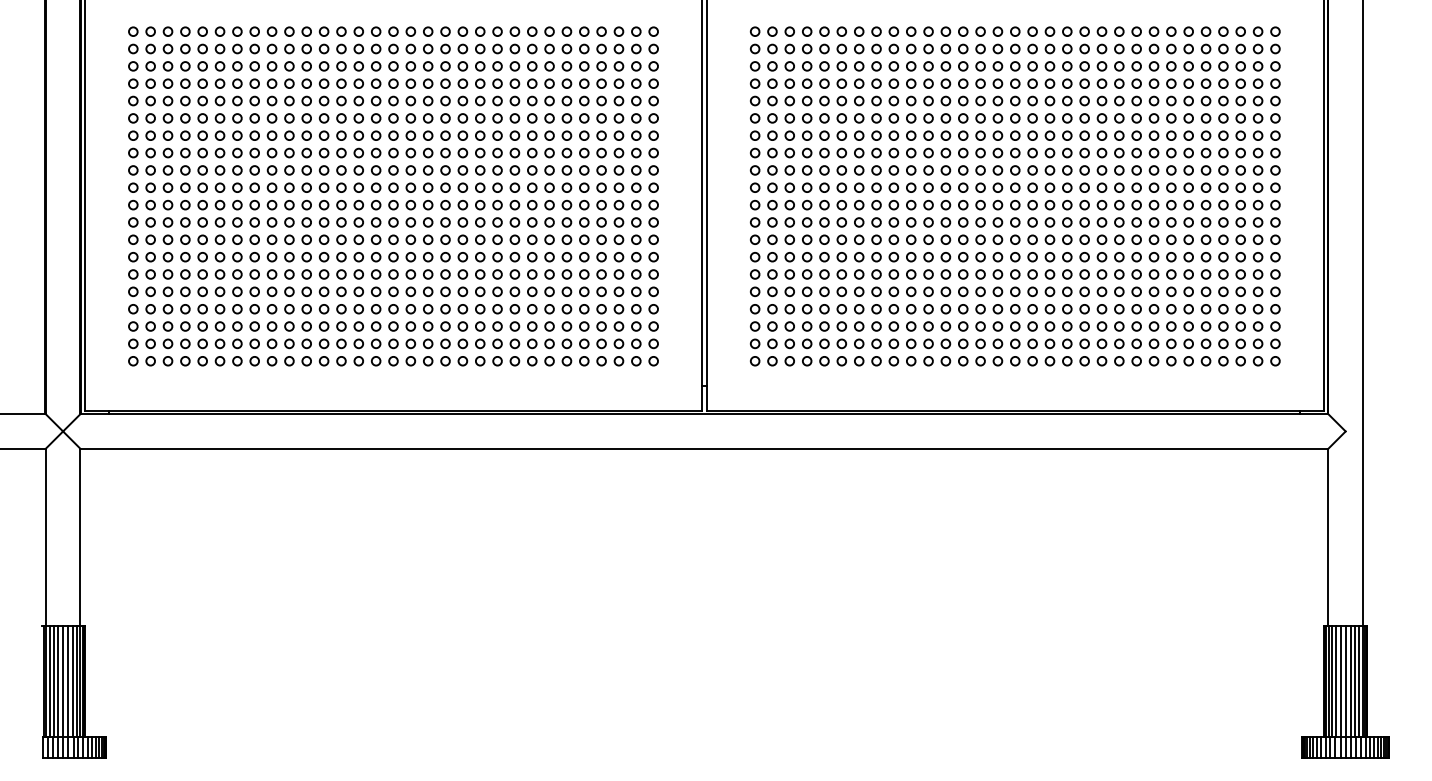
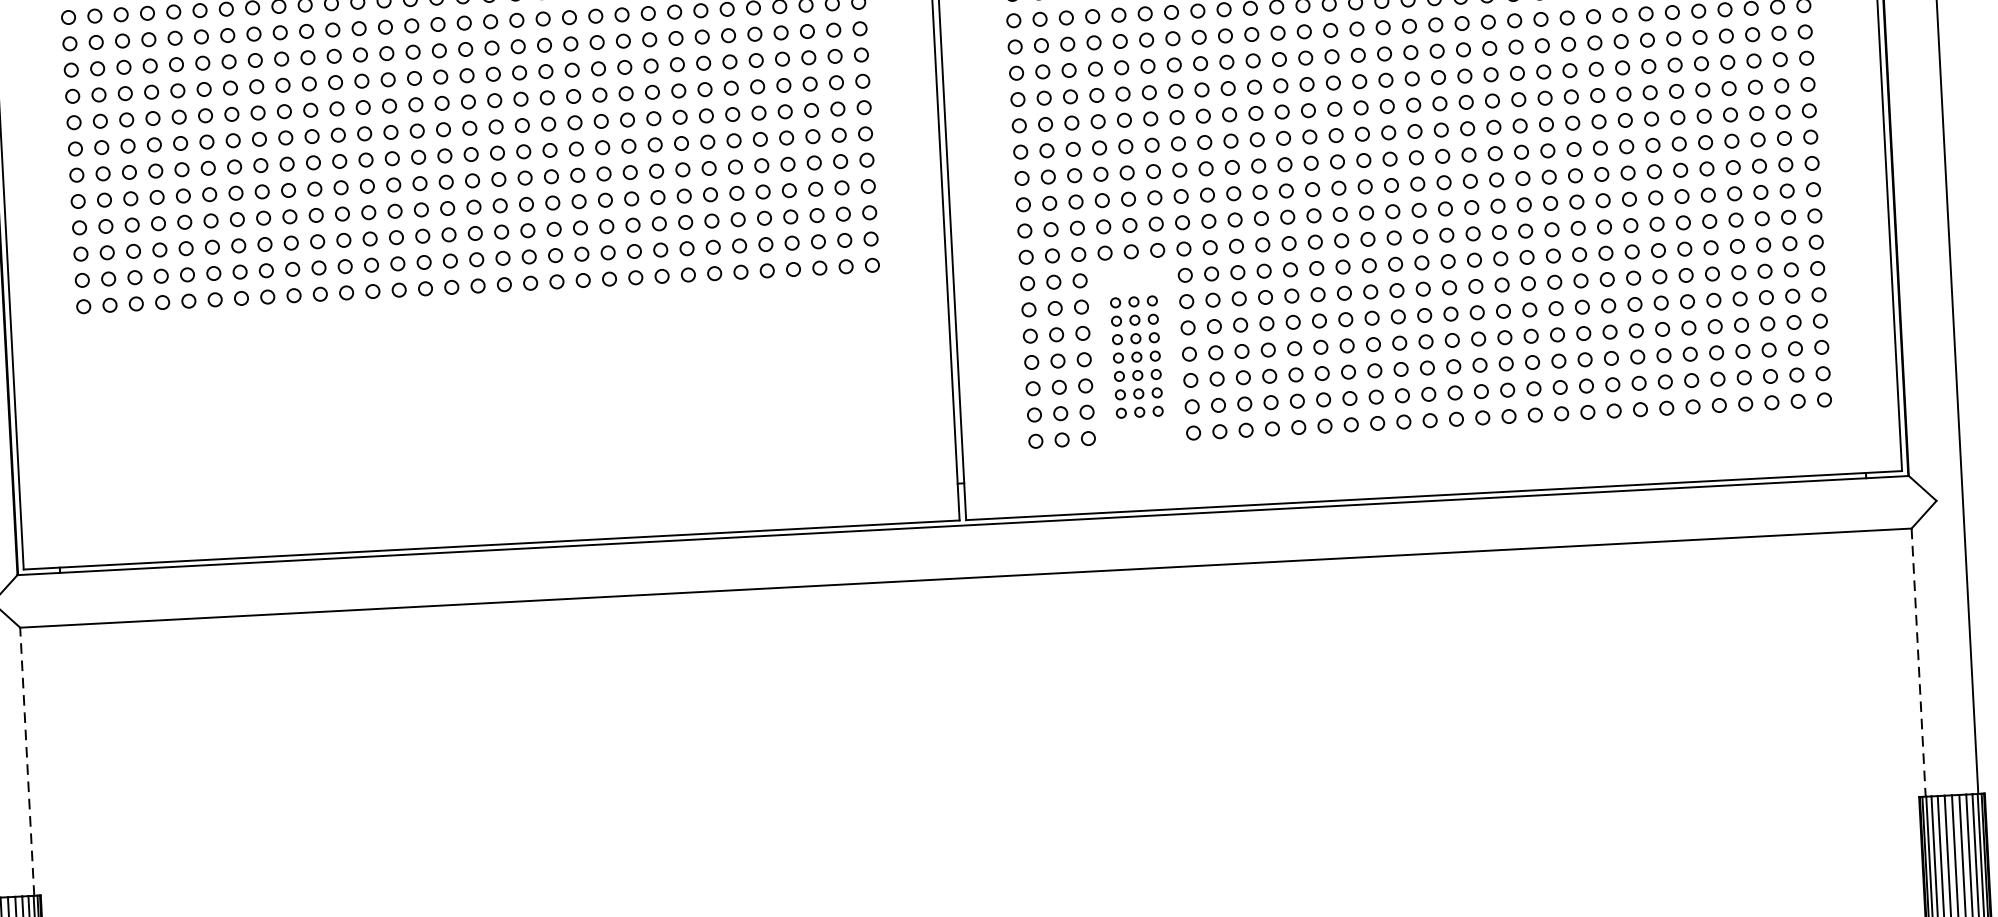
part: (393, 309) -> (483, 391), removed
part: (824, 309) -> (1136, 357), size x0.7
line: (80, 536) -> (27, 760), solid -> dashed
line: (1328, 537) -> (1918, 662), solid -> dashed

